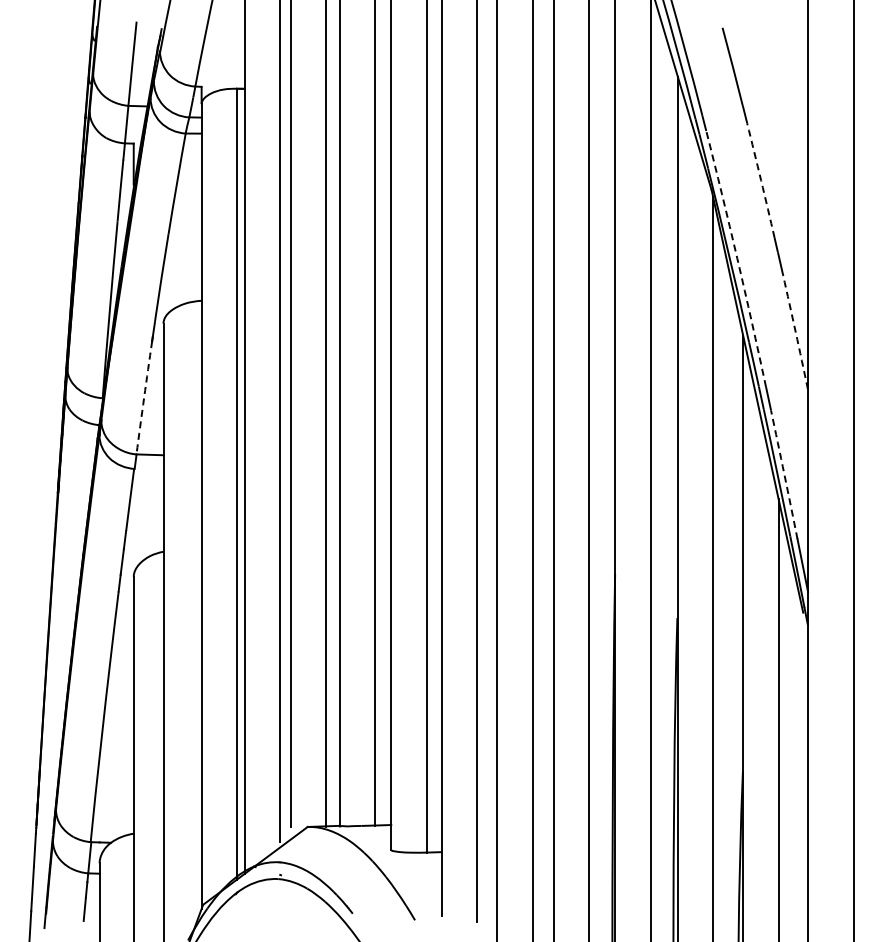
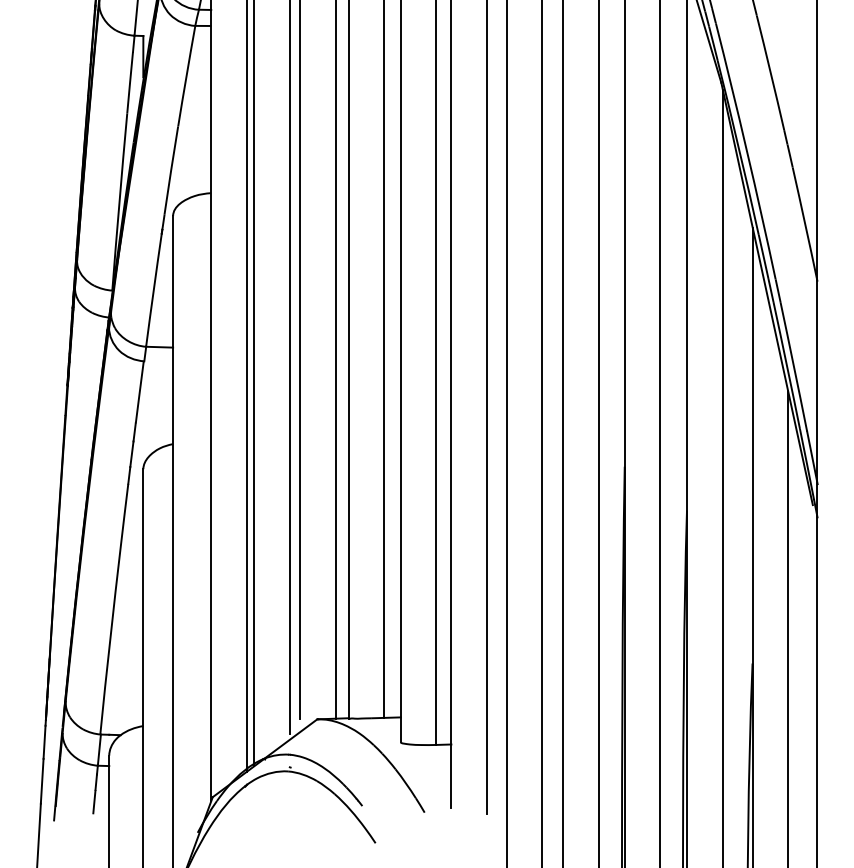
arc: (761, 180) -> (771, 72), dashed -> solid
arc: (737, 258) -> (747, 150), dashed -> solid
arc: (795, 332) -> (805, 224), dashed -> solid
arc: (144, 397) -> (154, 289), dashed -> solid
arc: (784, 474) -> (794, 366), dashed -> solid

